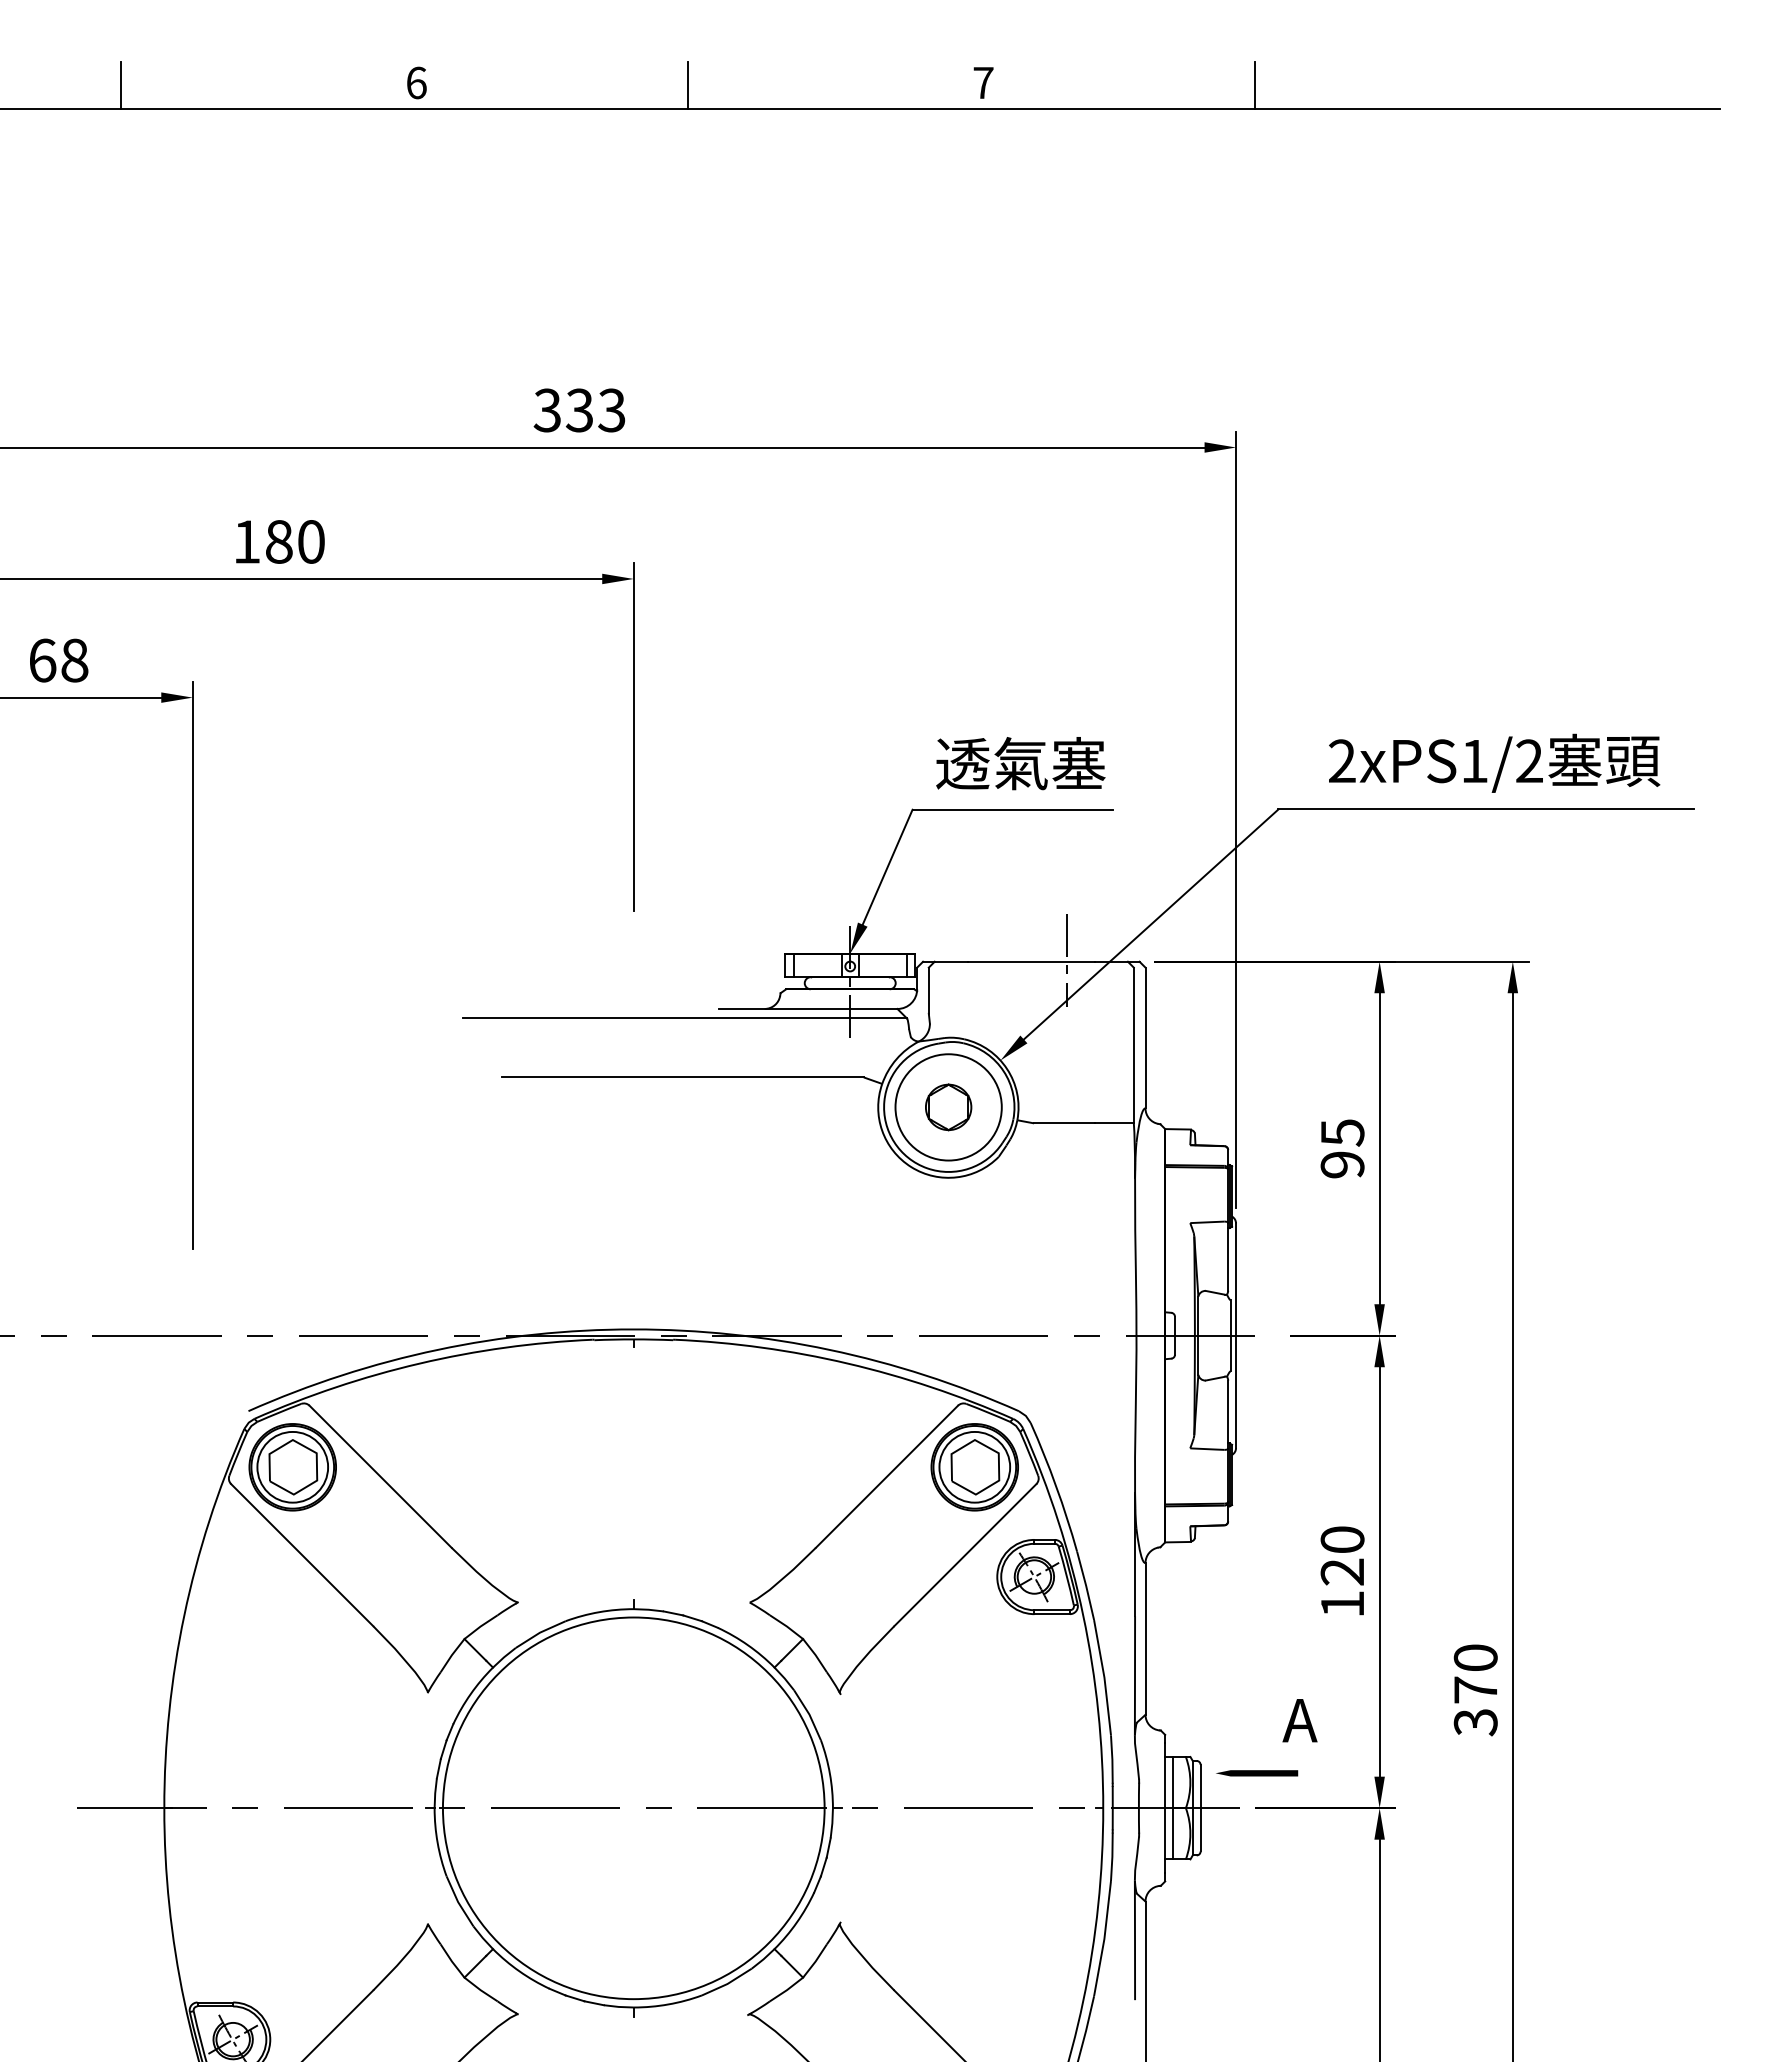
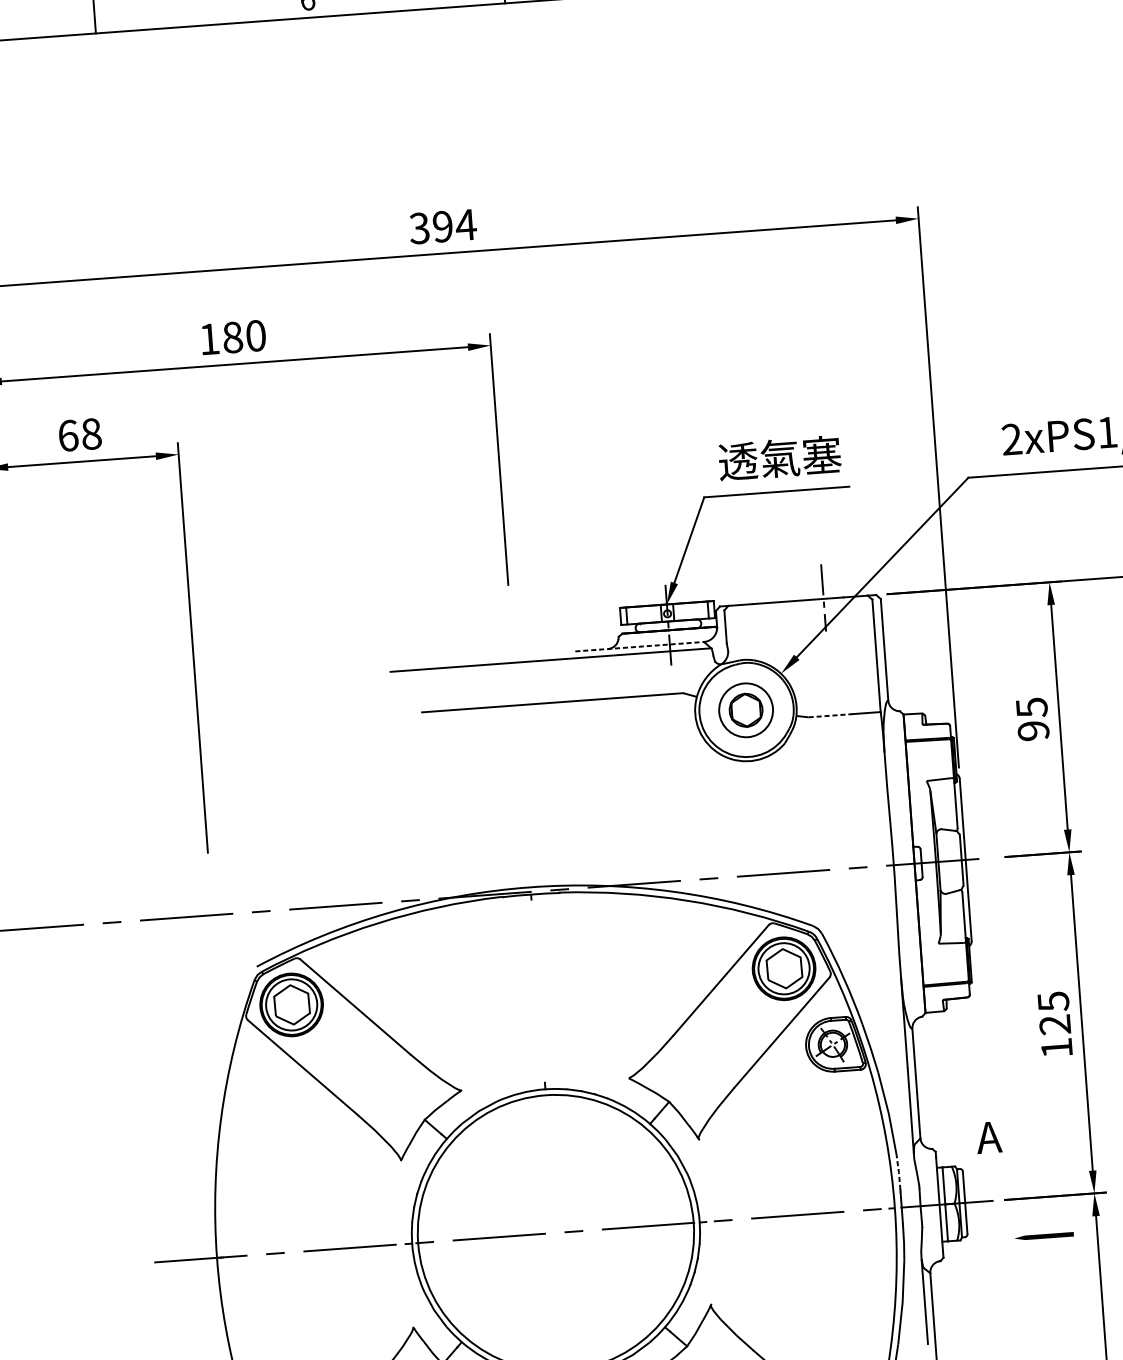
text: (595, 410) -> (454, 225), 333 -> 394
line: (808, 1008) -> (639, 646), solid -> dashed
circle: (948, 1107) -> (746, 710), size x0.7
line: (1064, 1123) -> (830, 715), solid -> dashed
text: (1342, 1539) -> (1053, 1001), 120 -> 125
text: (1299, 1720) -> (988, 1137), moved
line: (1112, 1759) -> (898, 1172), solid -> dashed
line: (1257, 1773) -> (1044, 1236), moved

